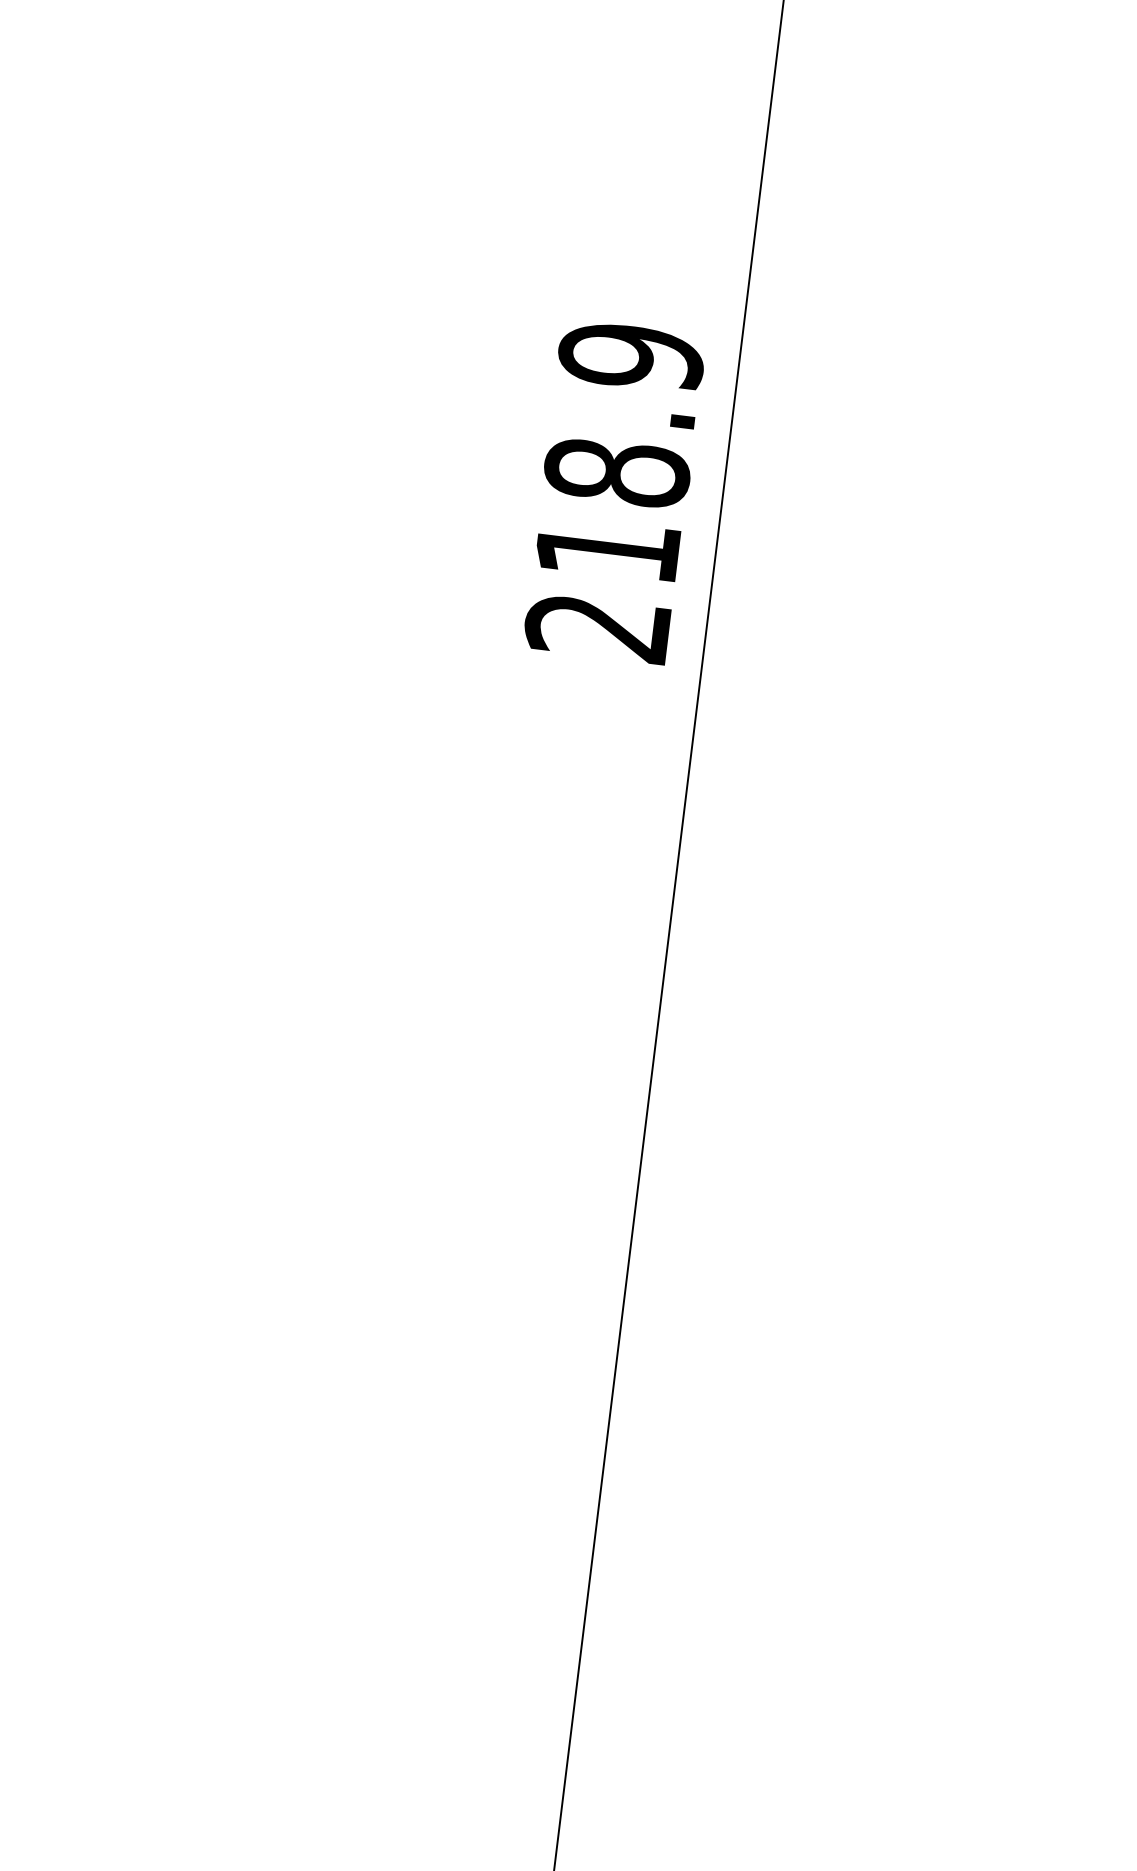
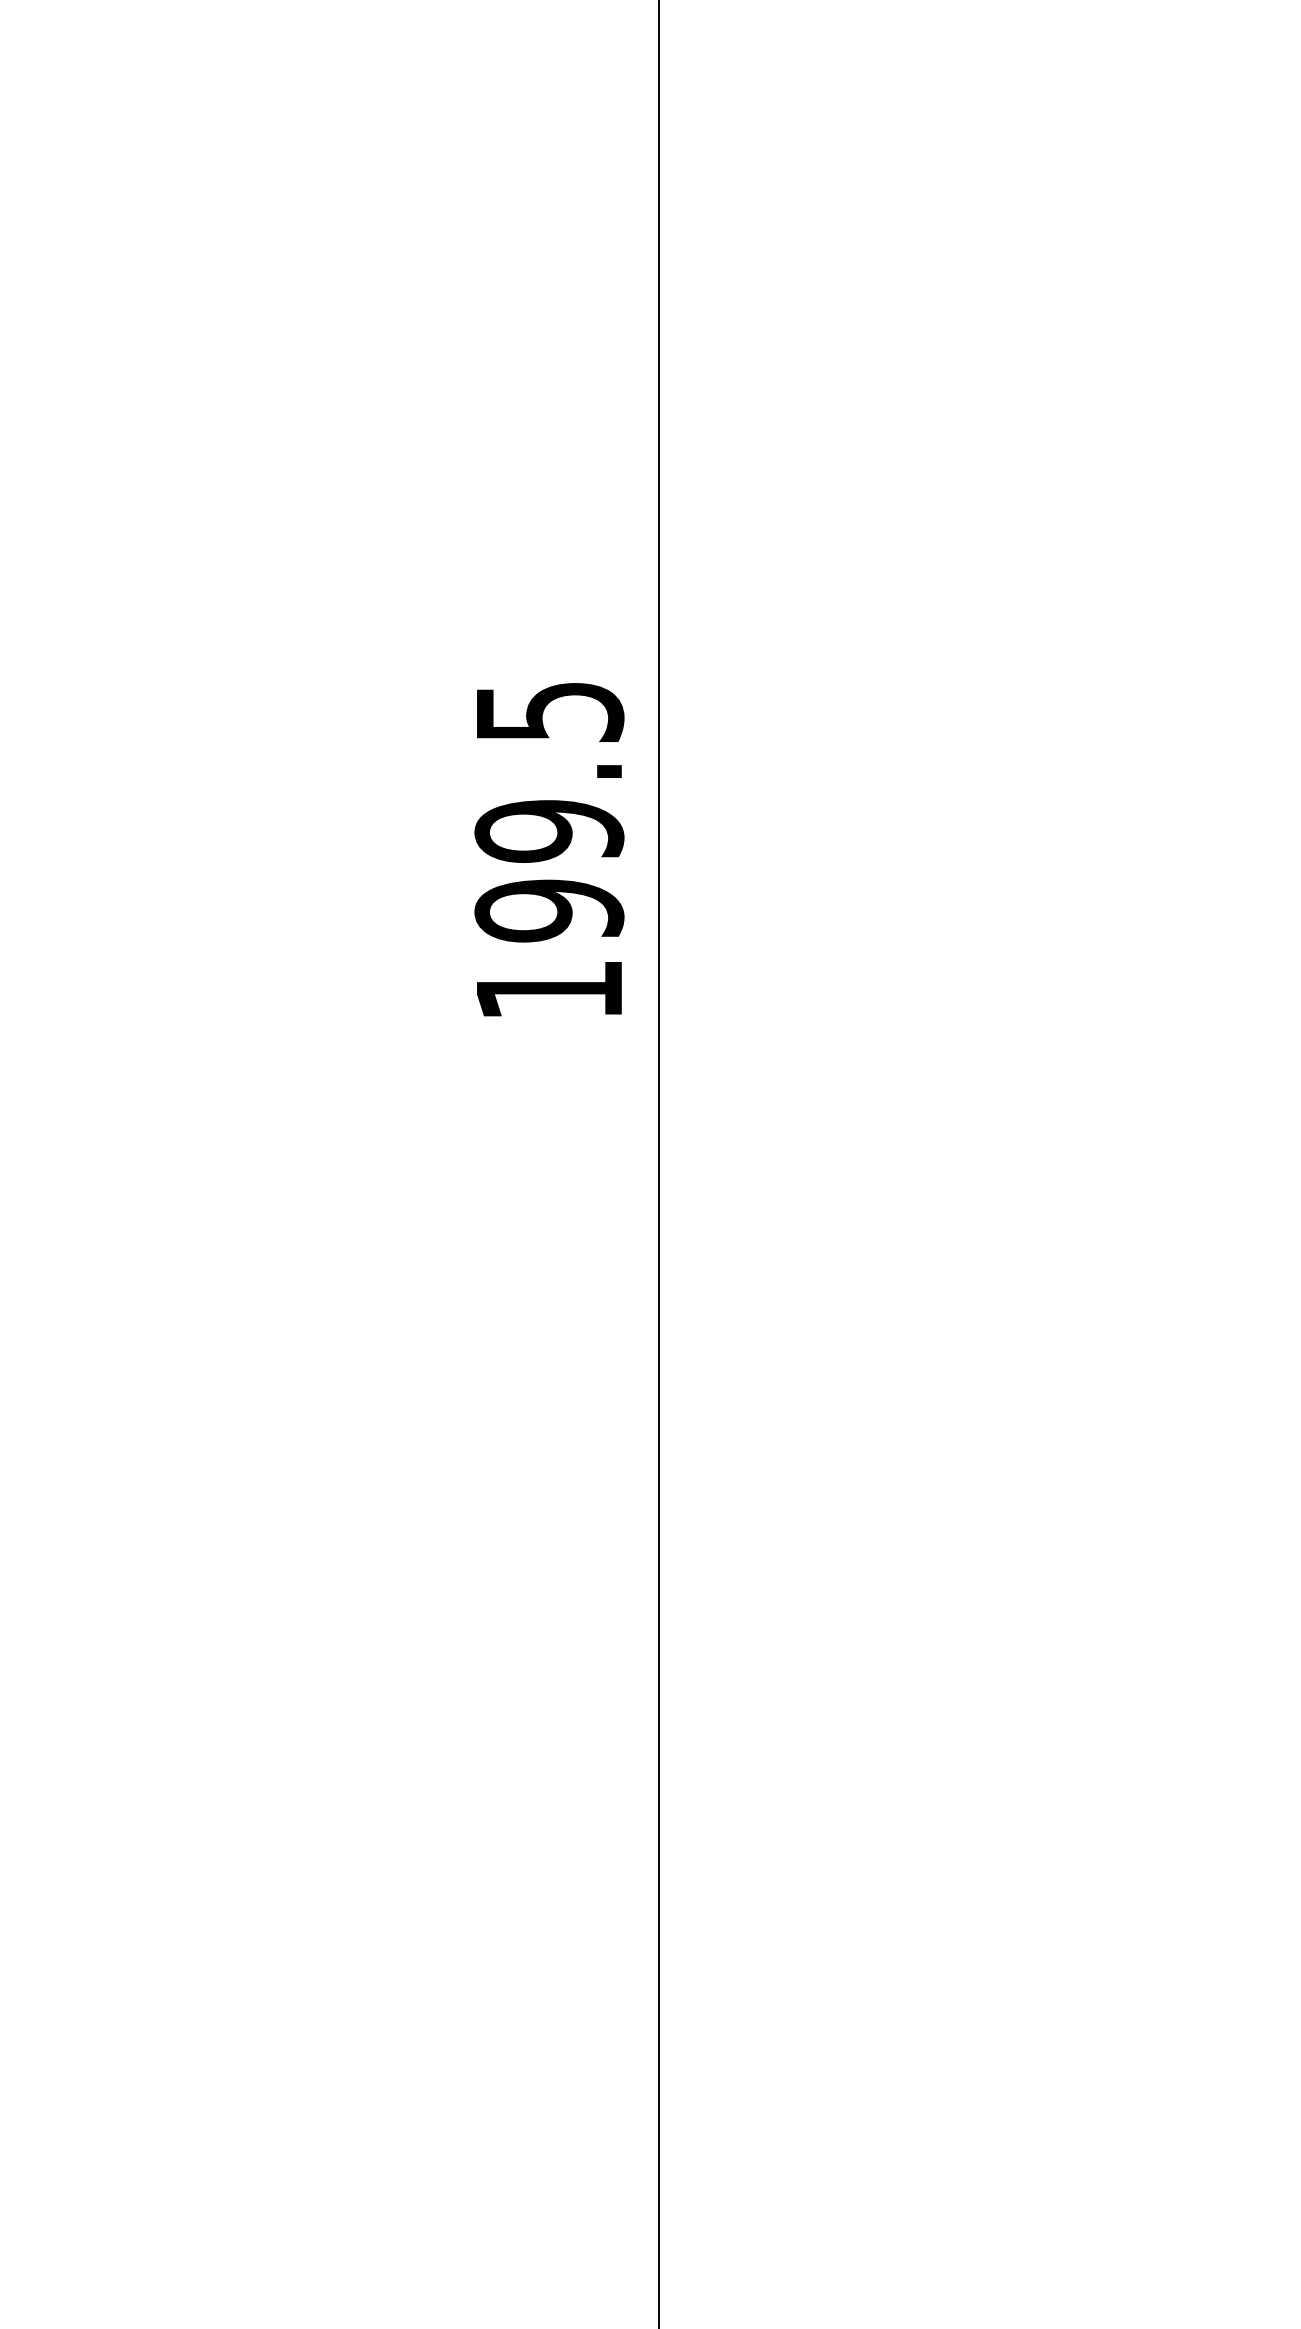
text: (614, 491) -> (549, 850), 218.9 -> 199.5

